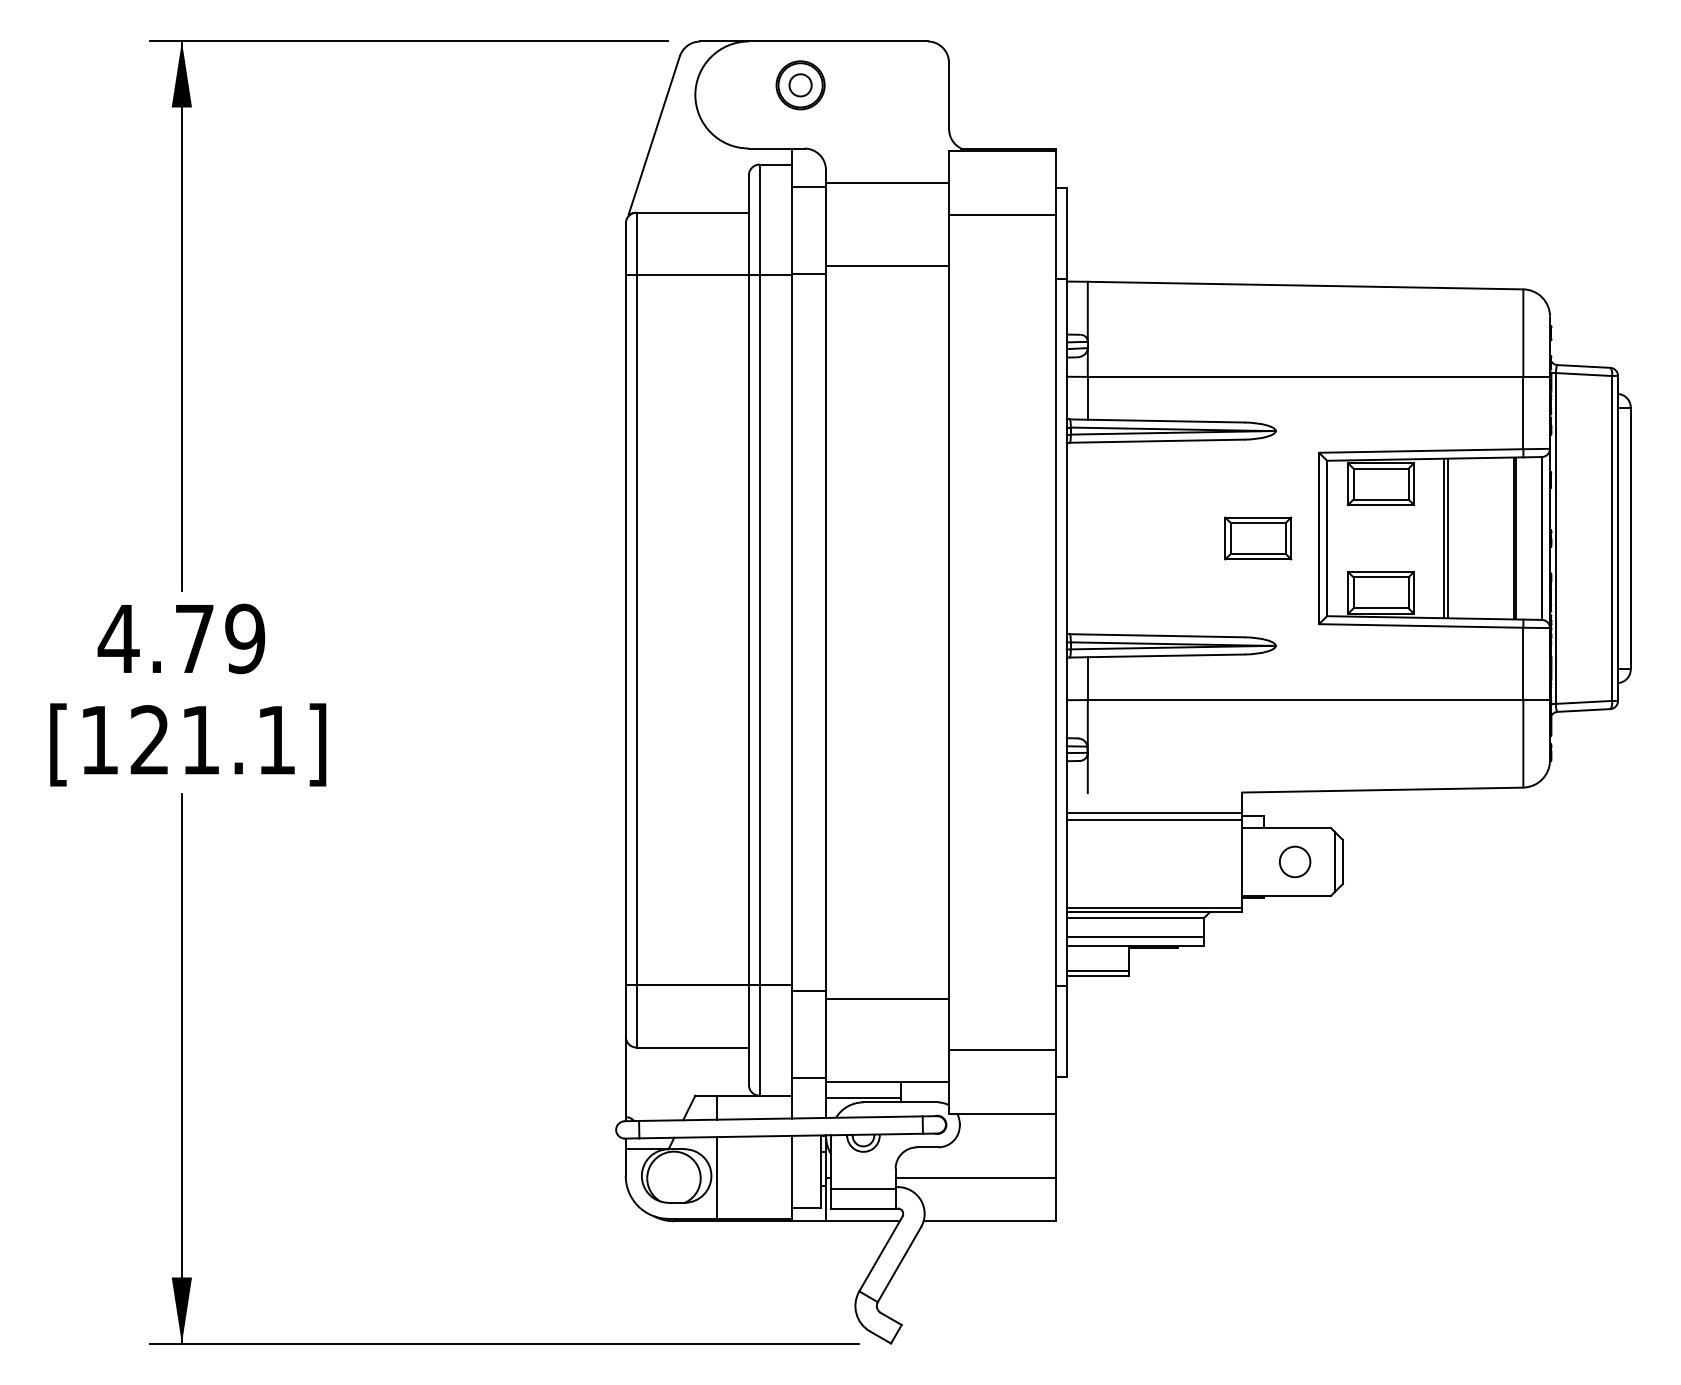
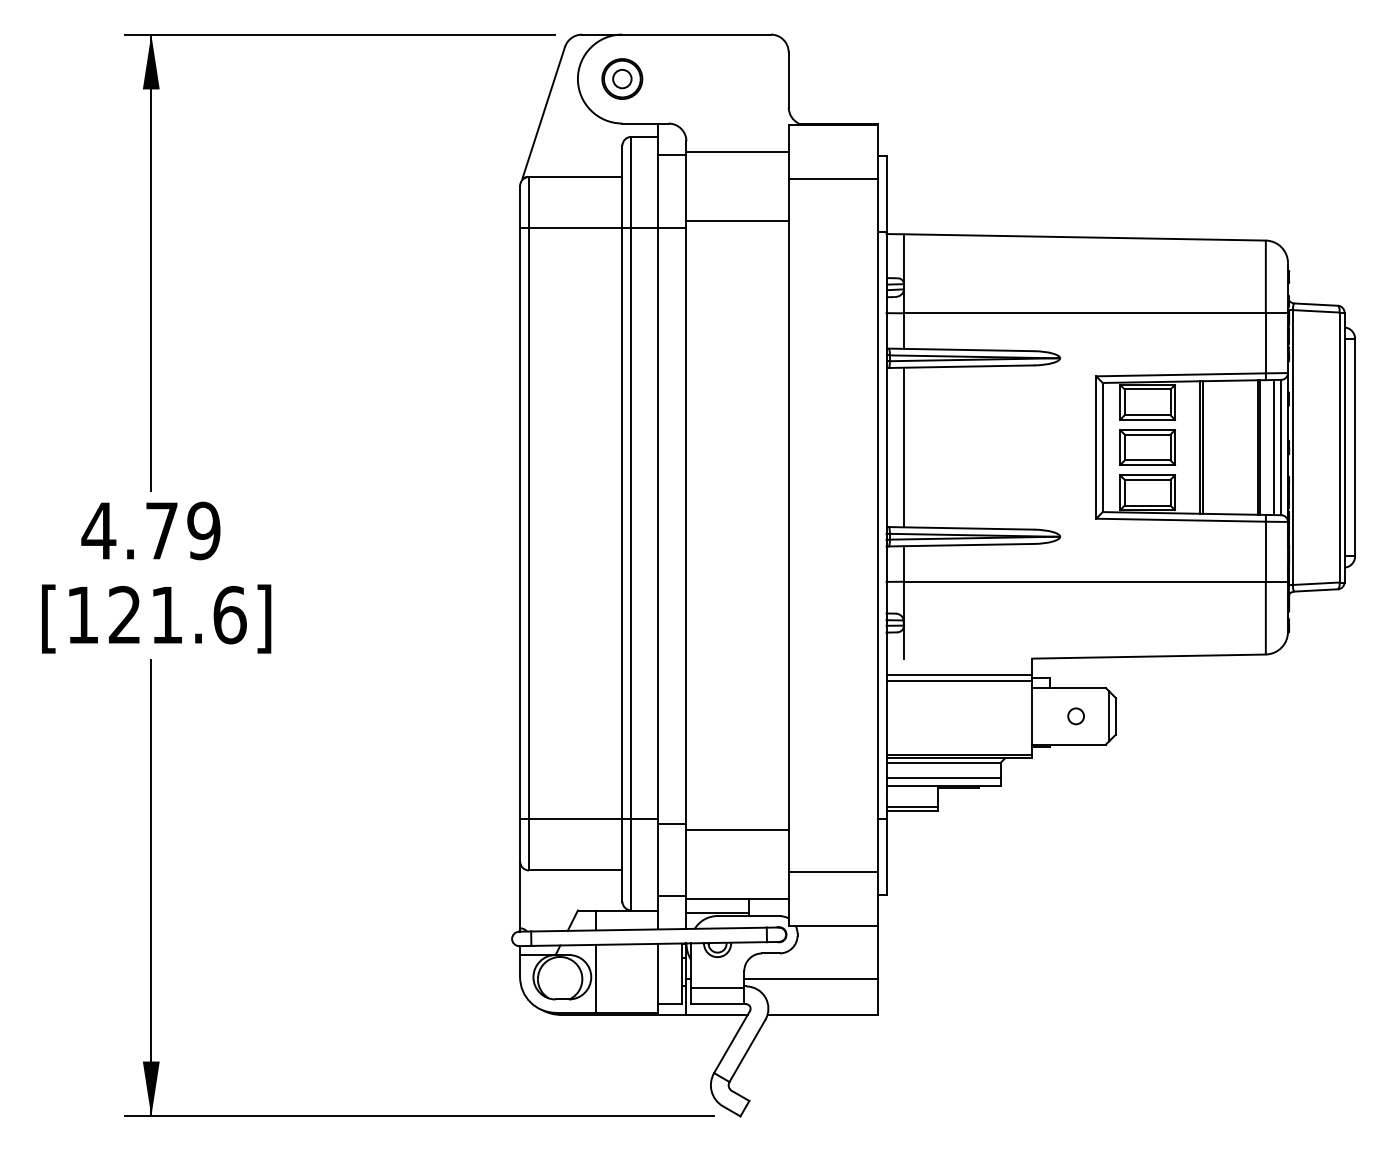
part: (800, 84) -> (622, 78), moved
line: (1087, 538) -> (903, 447), added
part: (1258, 538) -> (1147, 447), moved
line: (1533, 538) -> (1274, 447), added
text: (276, 740) -> (229, 615), [121.1] -> [121.6]
circle: (1294, 862) -> (1075, 716), size x0.62

